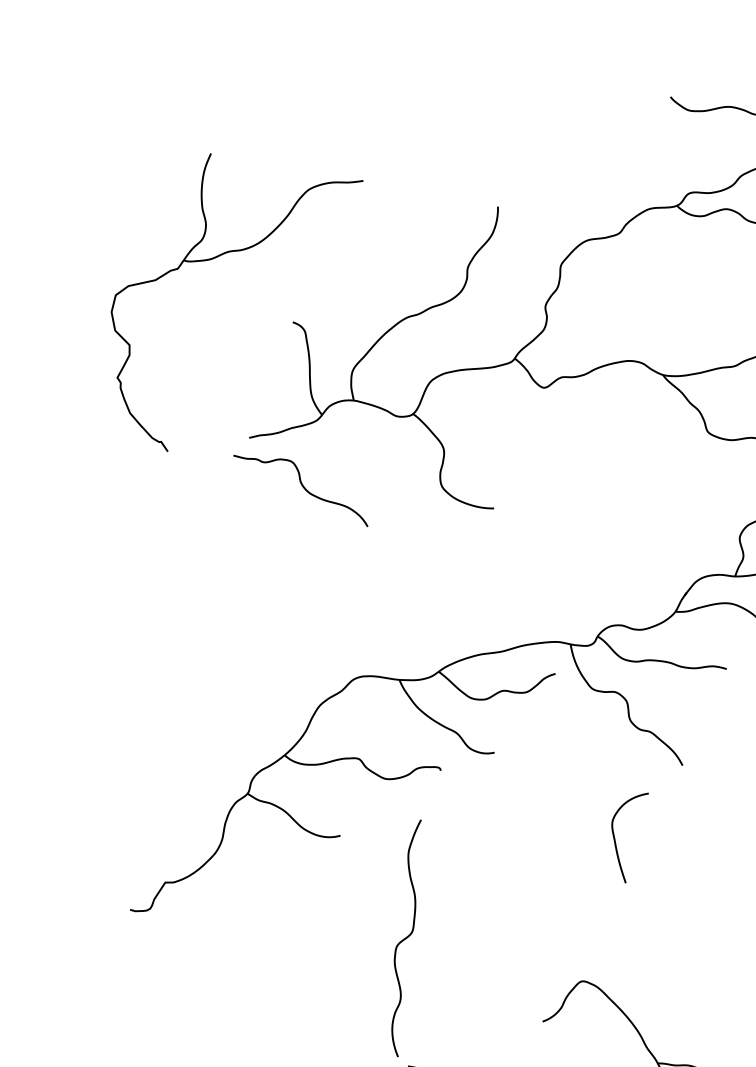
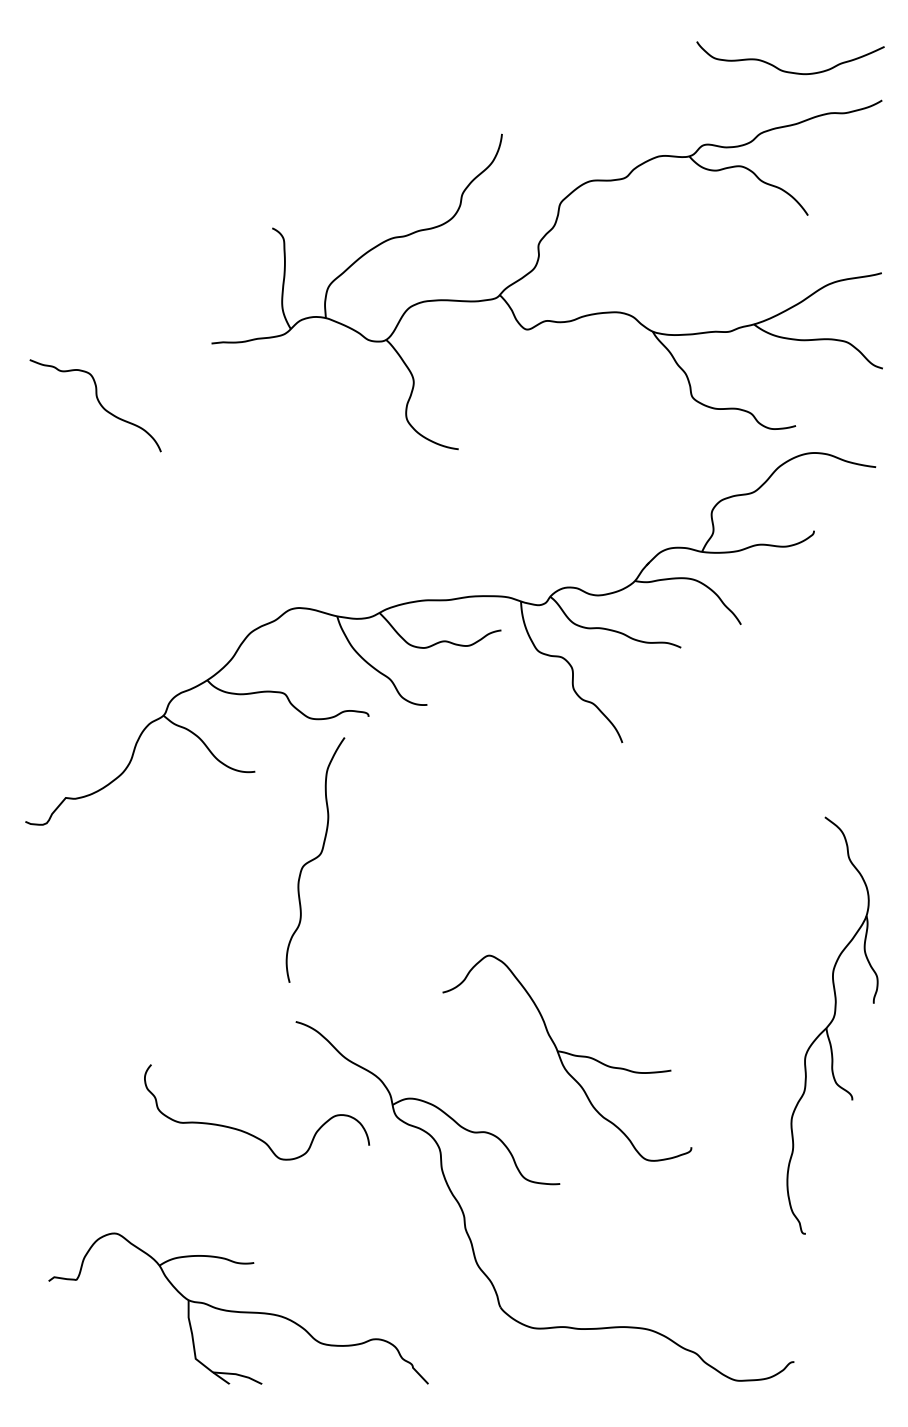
part: (224, 254) -> (209, 148), removed
curve: (303, 488) -> (98, 403), moved
curve: (615, 840) -> (542, 812), removed
curve: (407, 937) -> (315, 859), moved

